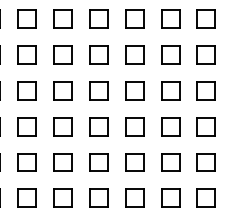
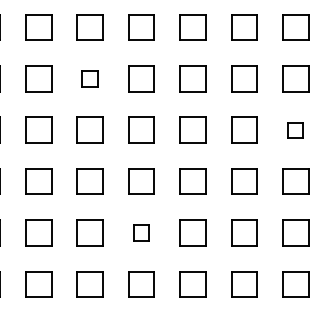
part: (62, 54) -> (89, 78), size x0.6
part: (205, 90) -> (294, 129), size x0.6
part: (98, 162) -> (141, 232), size x0.6

